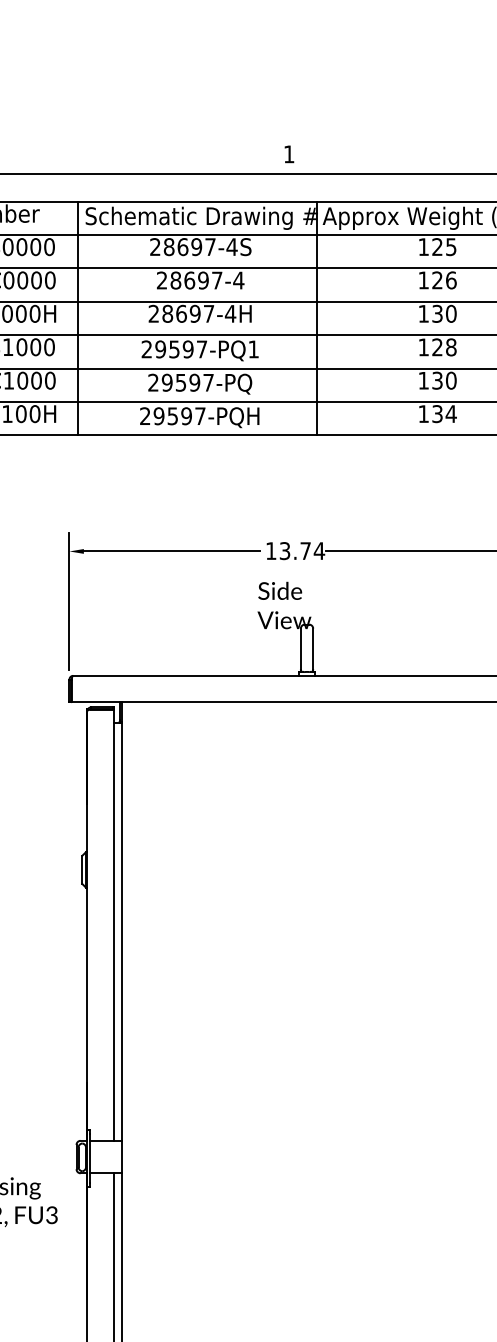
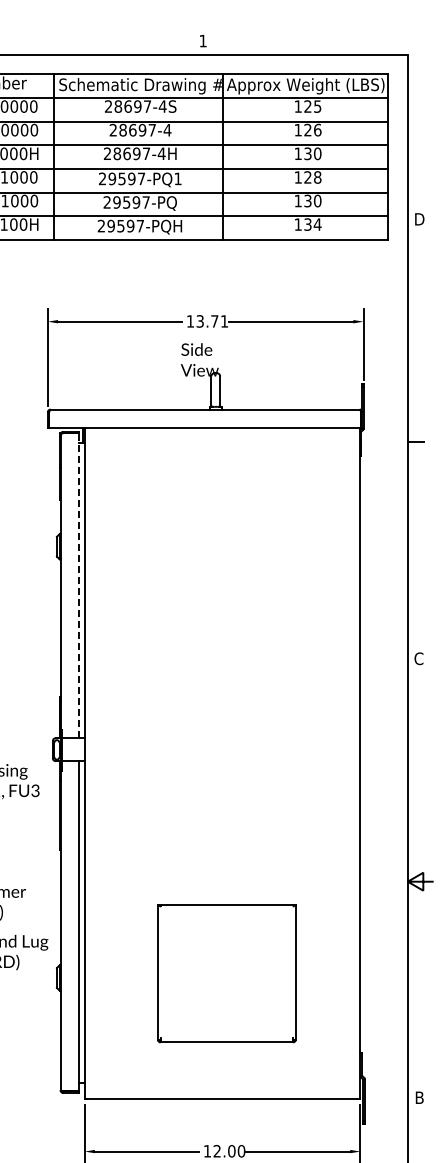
text: (319, 551) -> (224, 321), 13.74 -> 13.71
line: (114, 924) -> (79, 585), solid -> dashed

